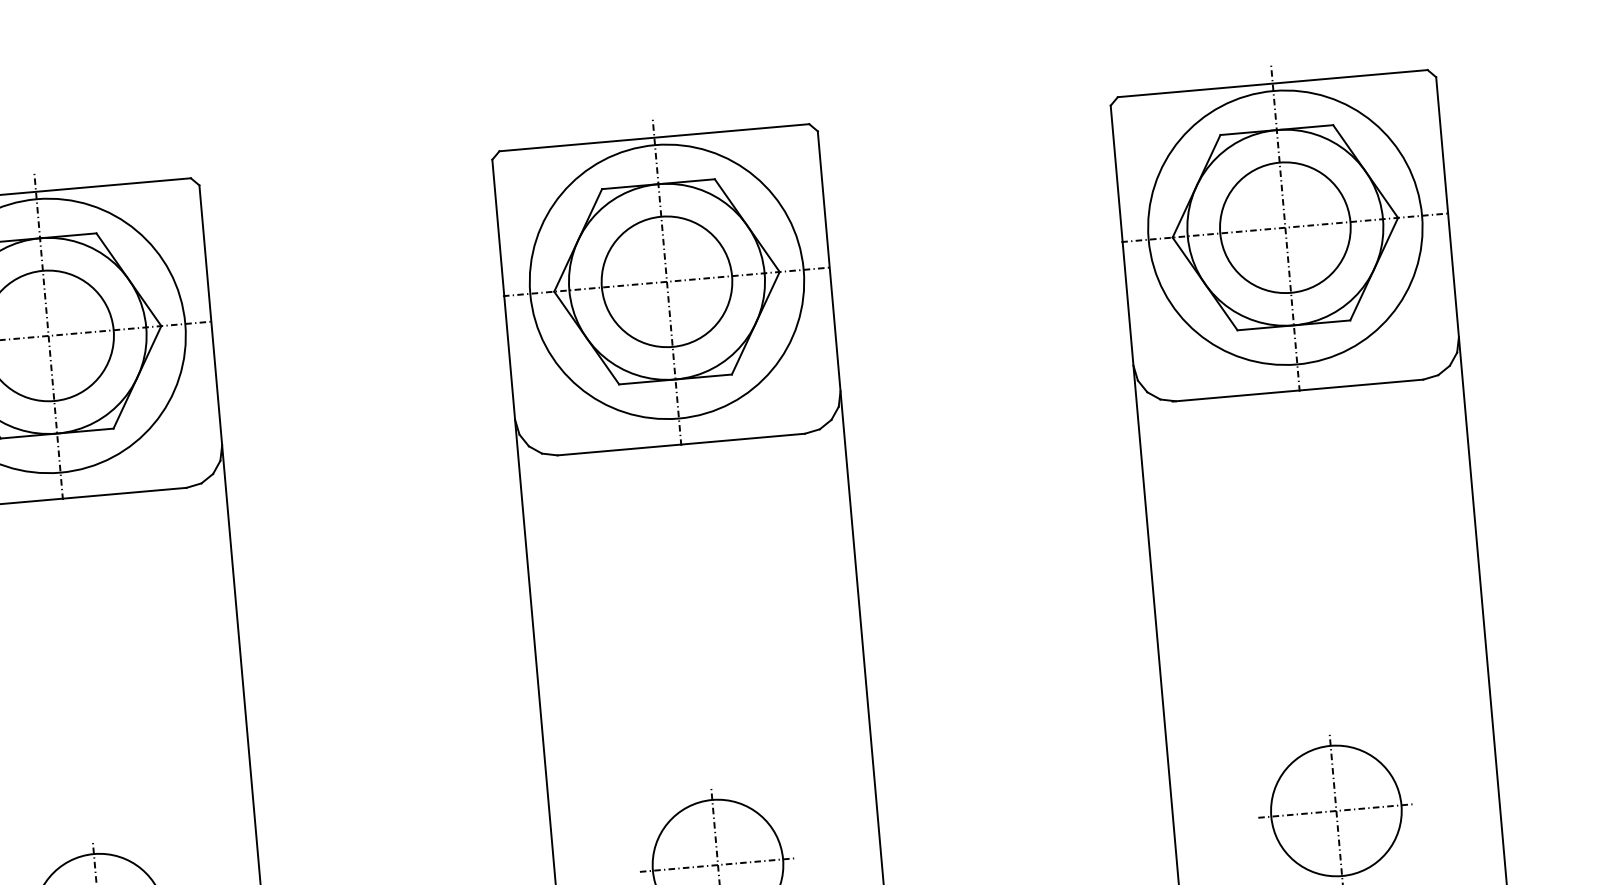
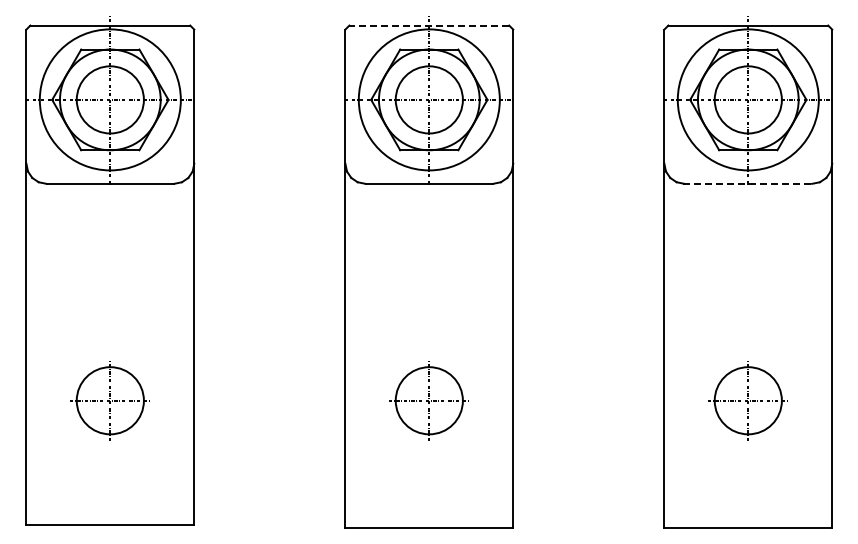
line: (654, 137) -> (429, 25), solid -> dashed
line: (1297, 389) -> (747, 183), solid -> dashed

